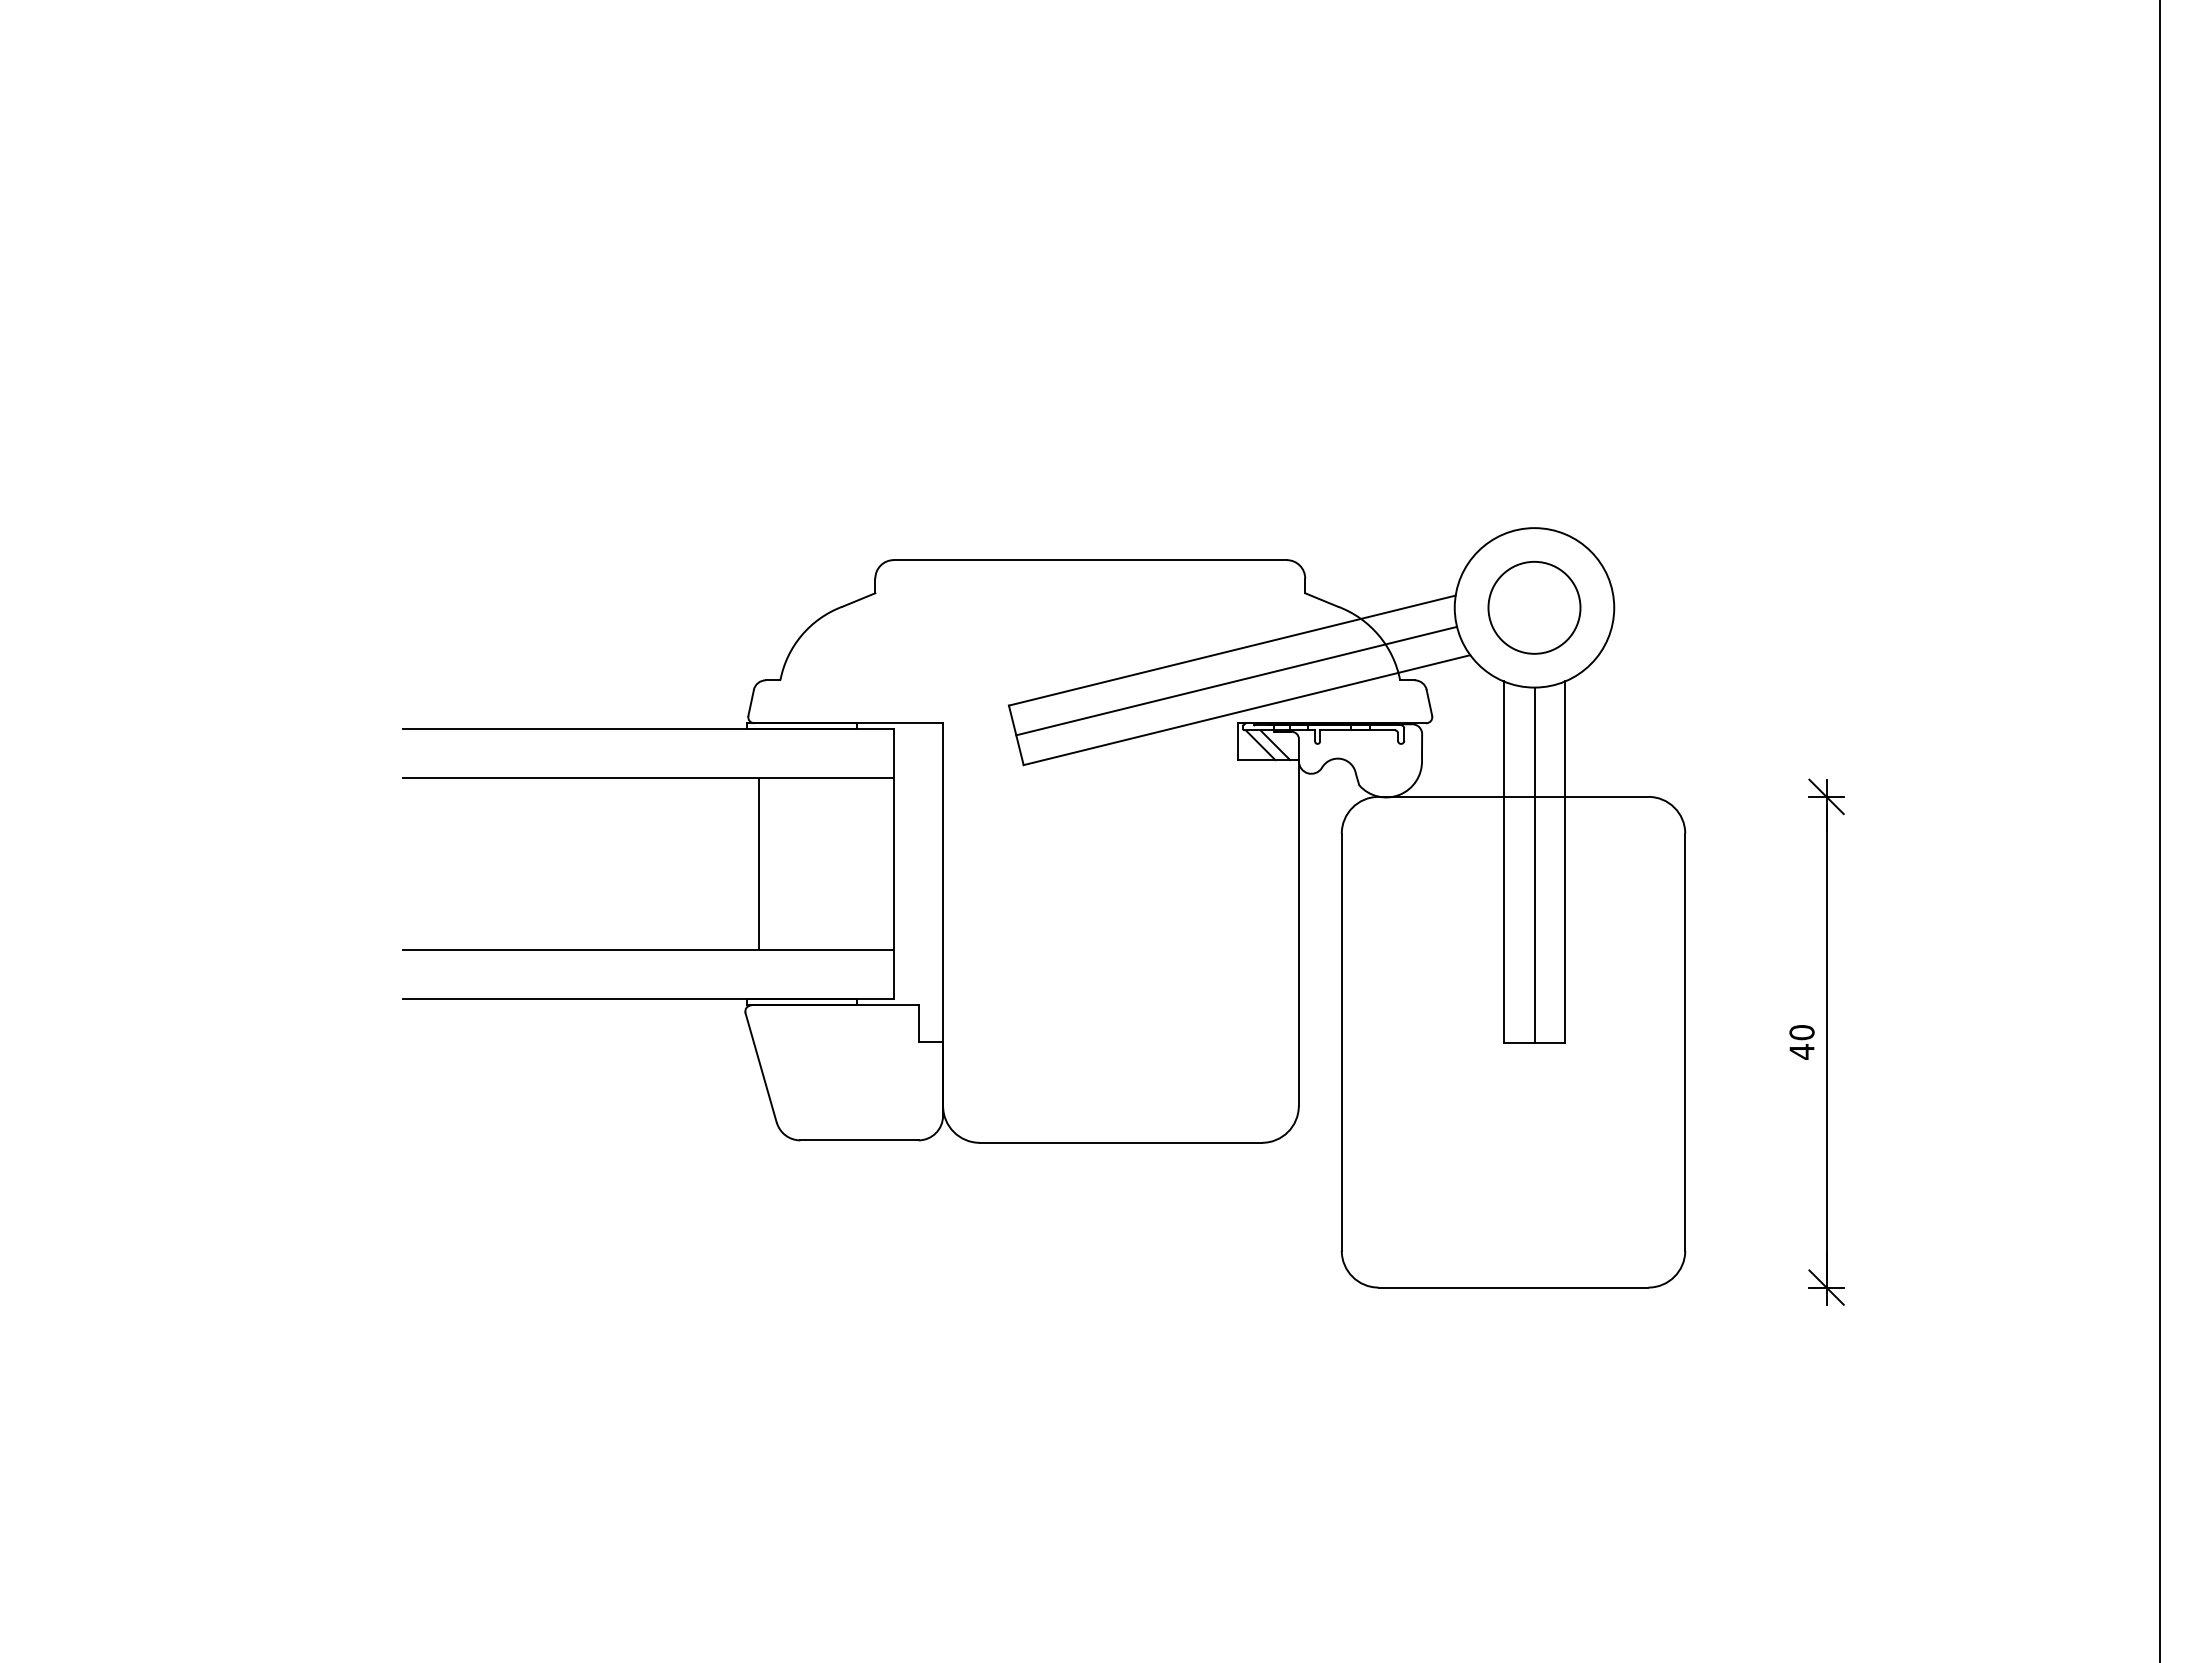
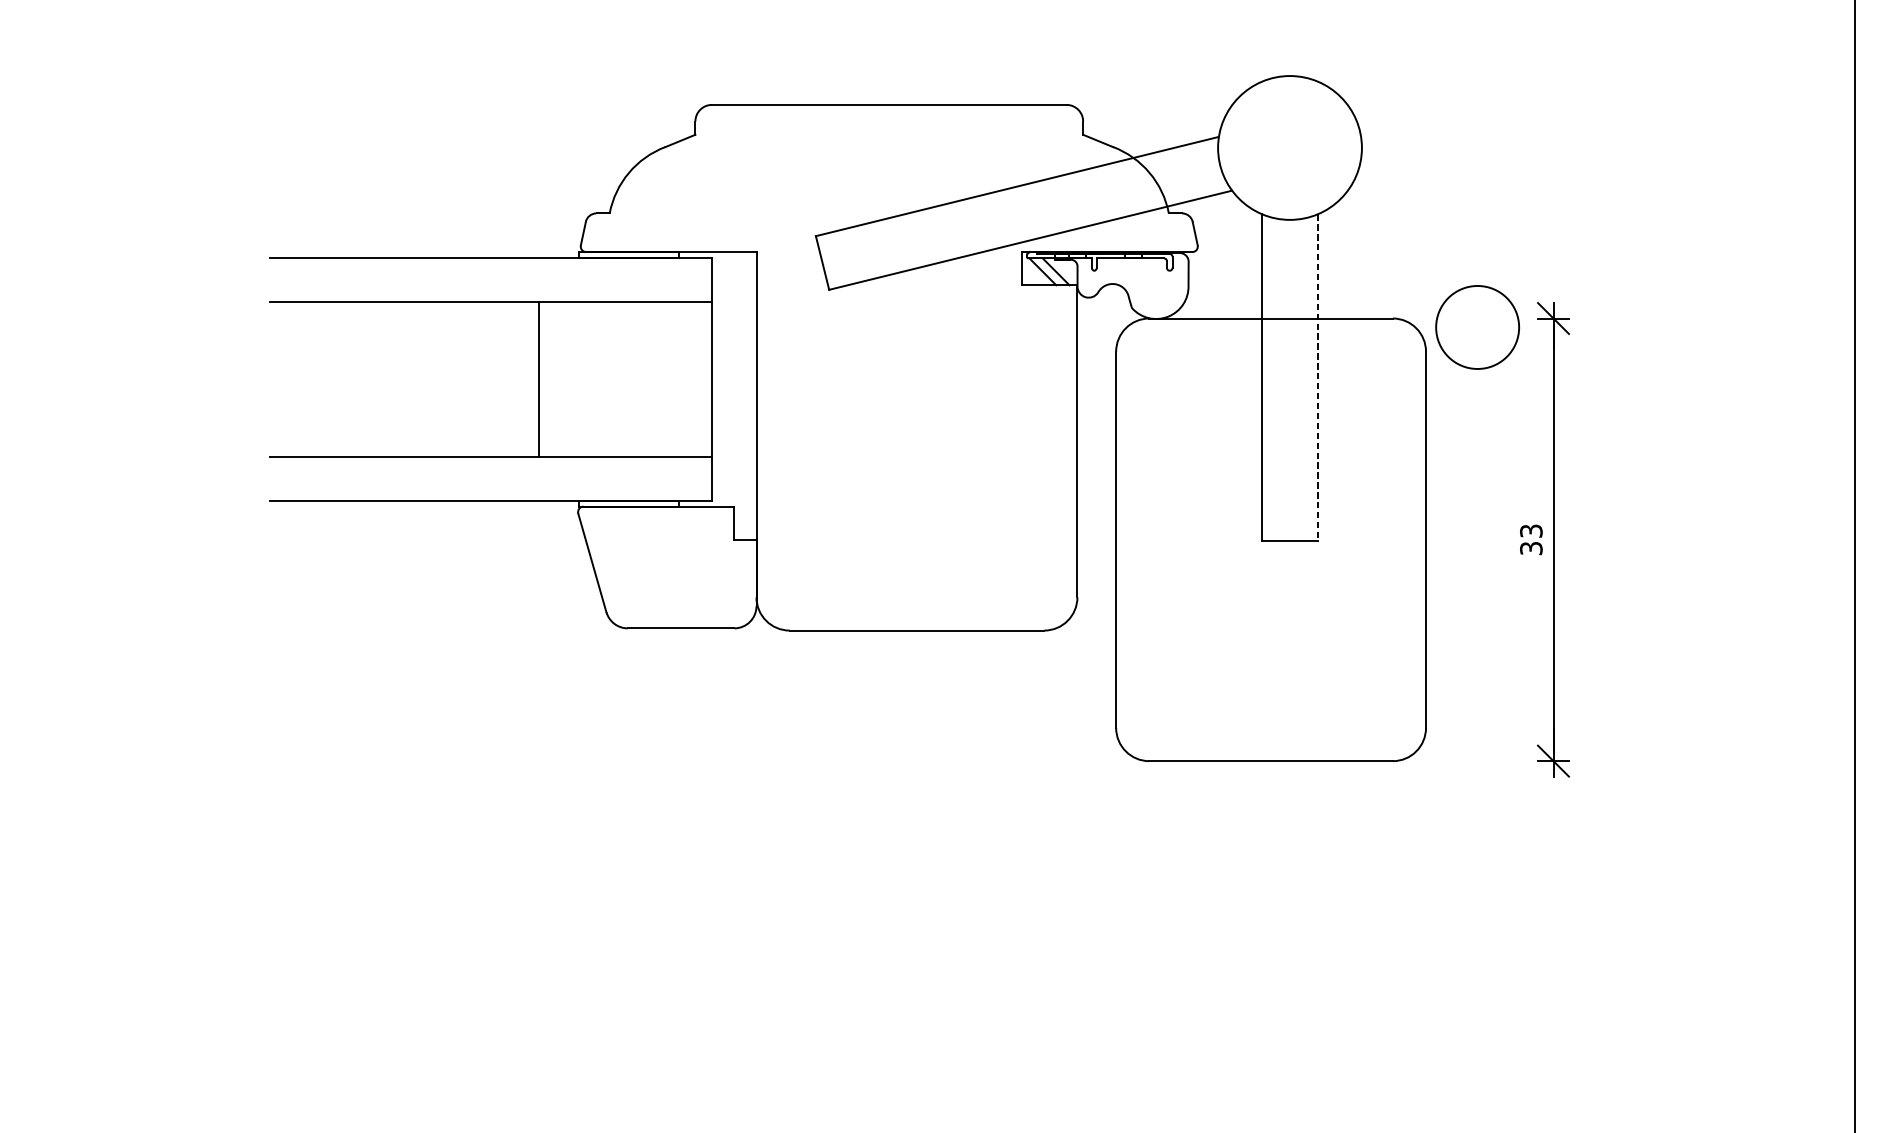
circle: (1534, 607) -> (1477, 327), moved
line: (1236, 680) -> (1021, 213), removed
line: (1565, 862) -> (1317, 377), solid -> dashed
line: (759, 864) -> (539, 379), moved
line: (1534, 865) -> (1290, 380), removed
text: (1801, 1042) -> (1530, 540), 40 -> 33

